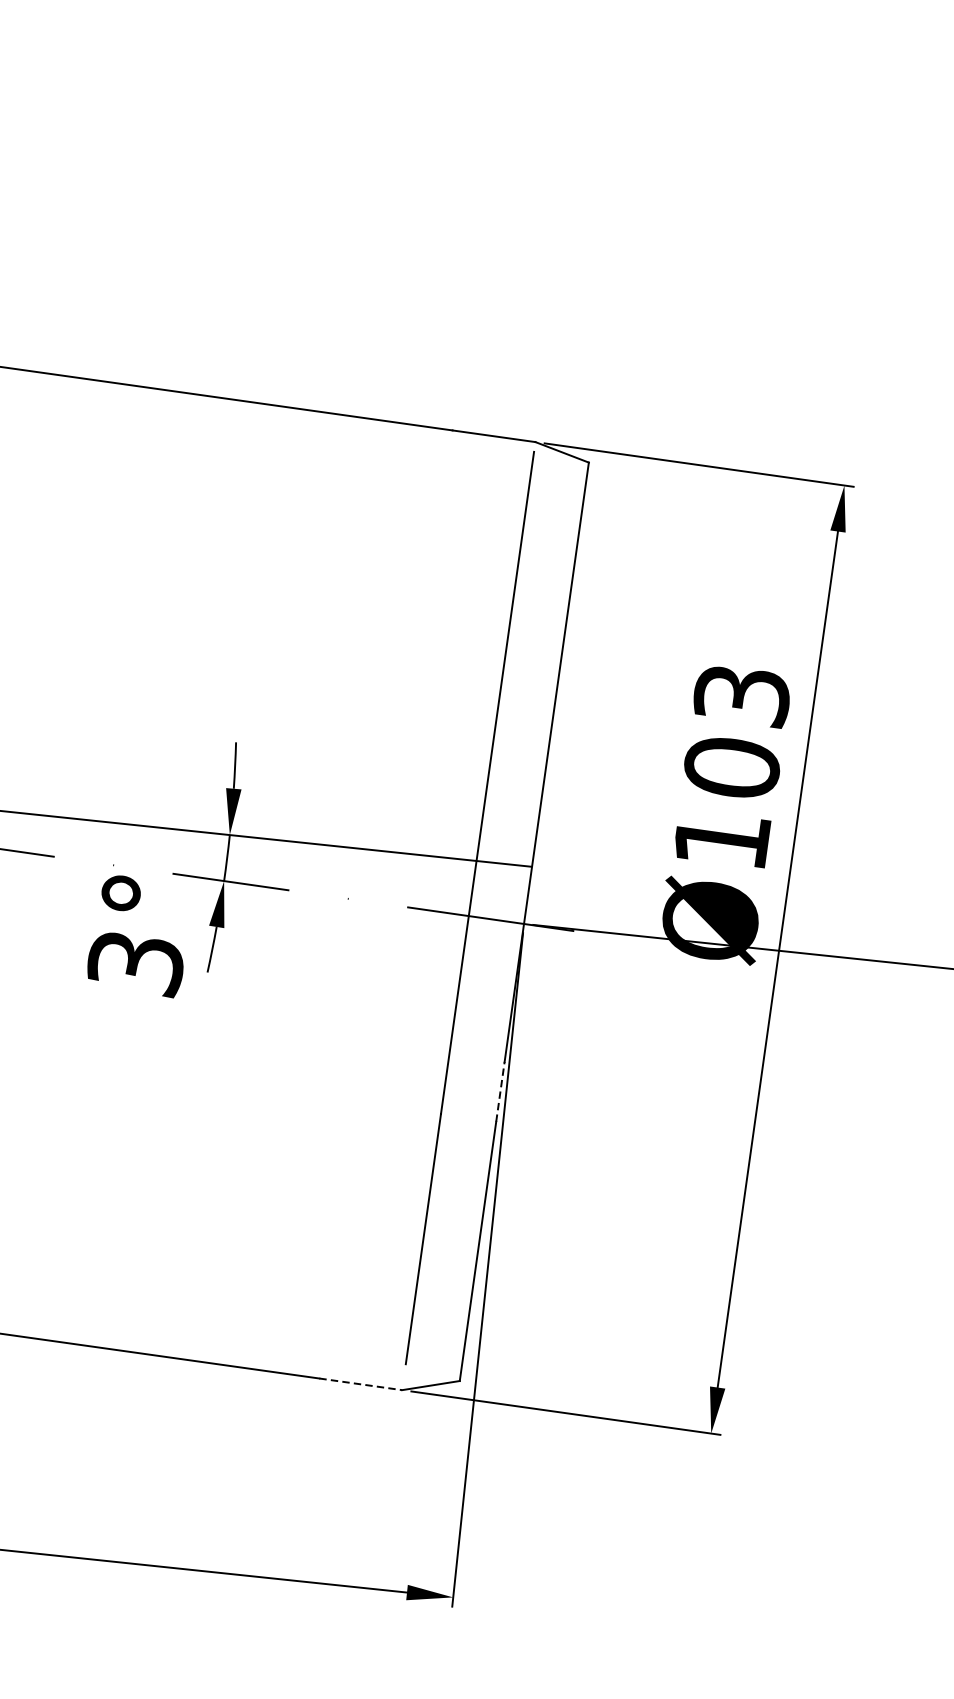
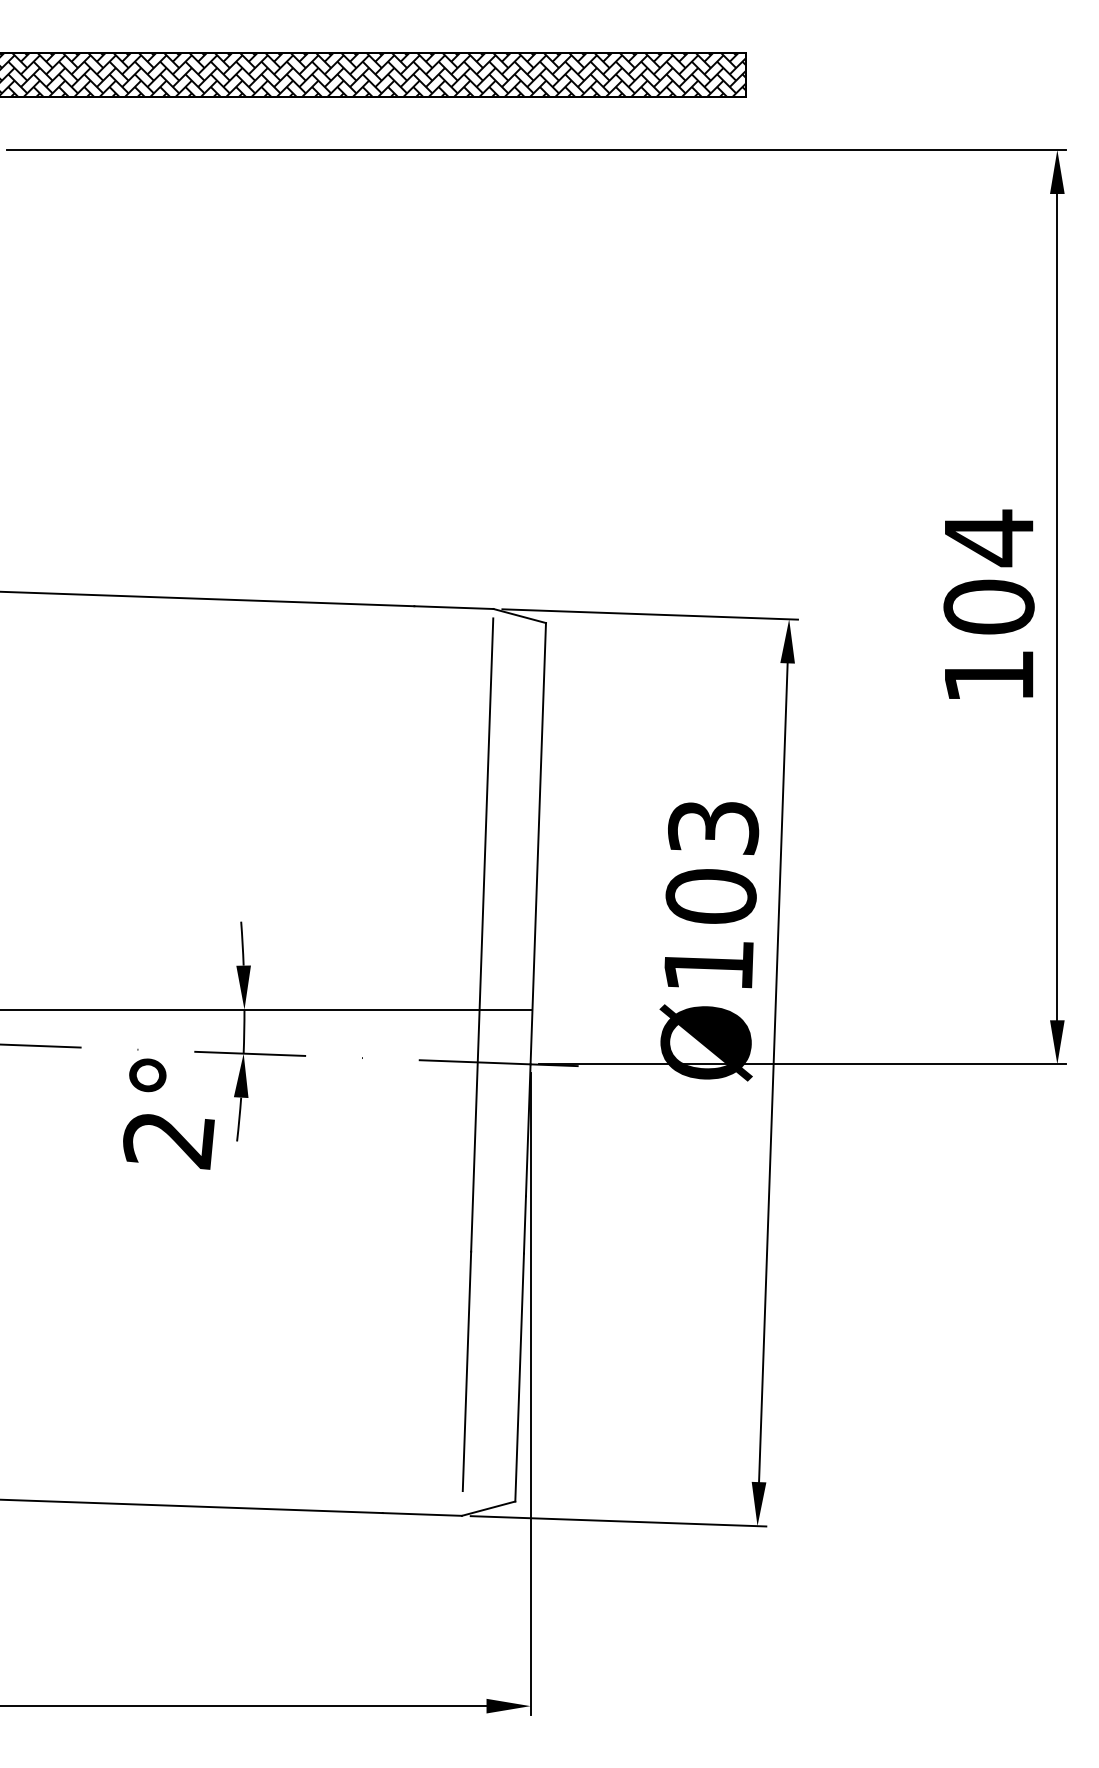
text: (135, 964) -> (168, 1141), 3° -> 2°
line: (499, 1091) -> (524, 1224), dashed -> solid
line: (360, 1384) -> (422, 1514), dashed -> solid

